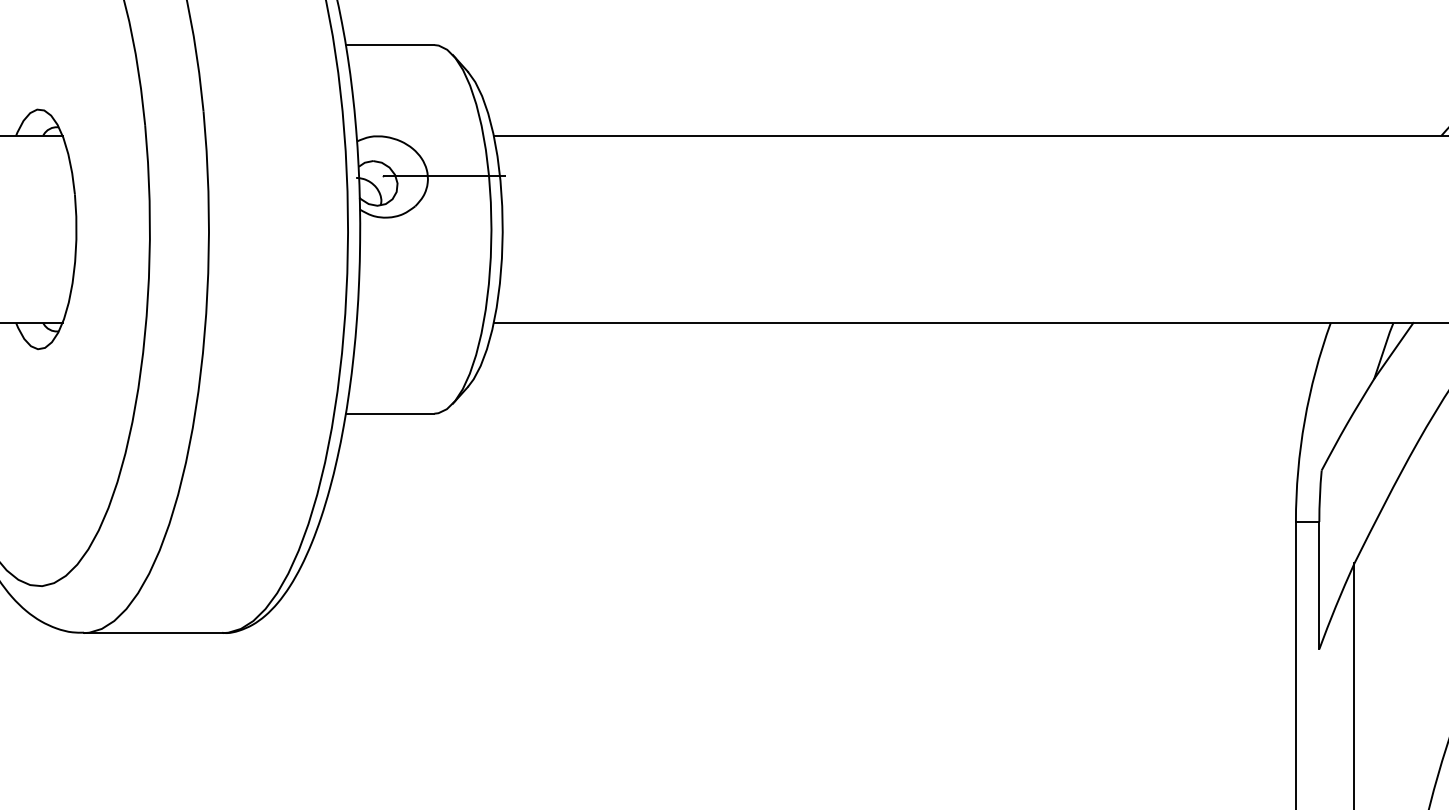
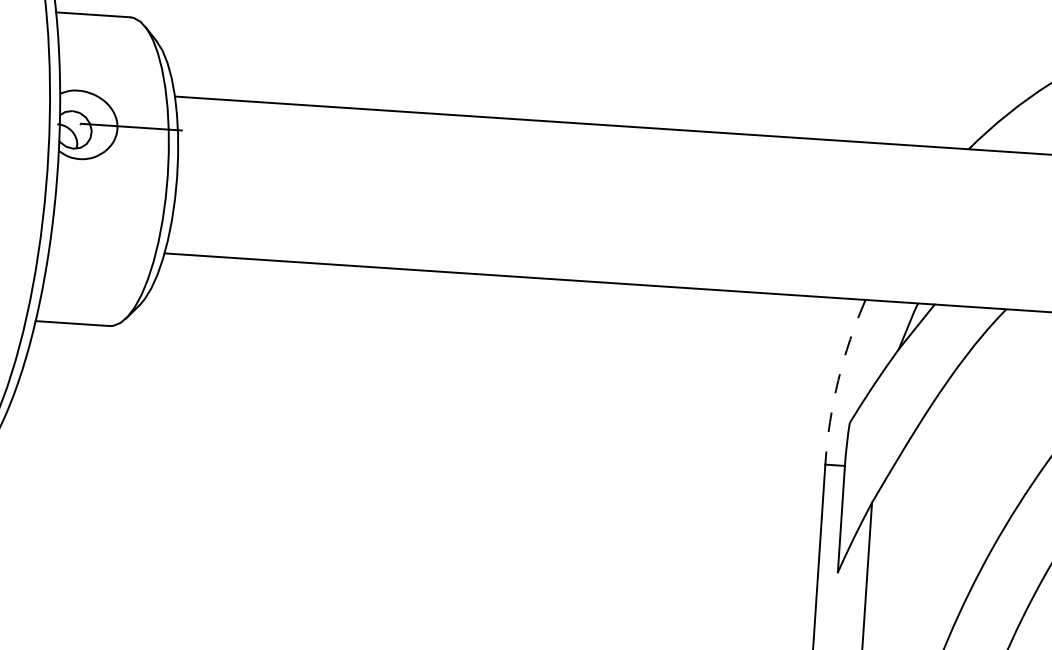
arc: (1304, 420) -> (838, 380), solid -> dashed

